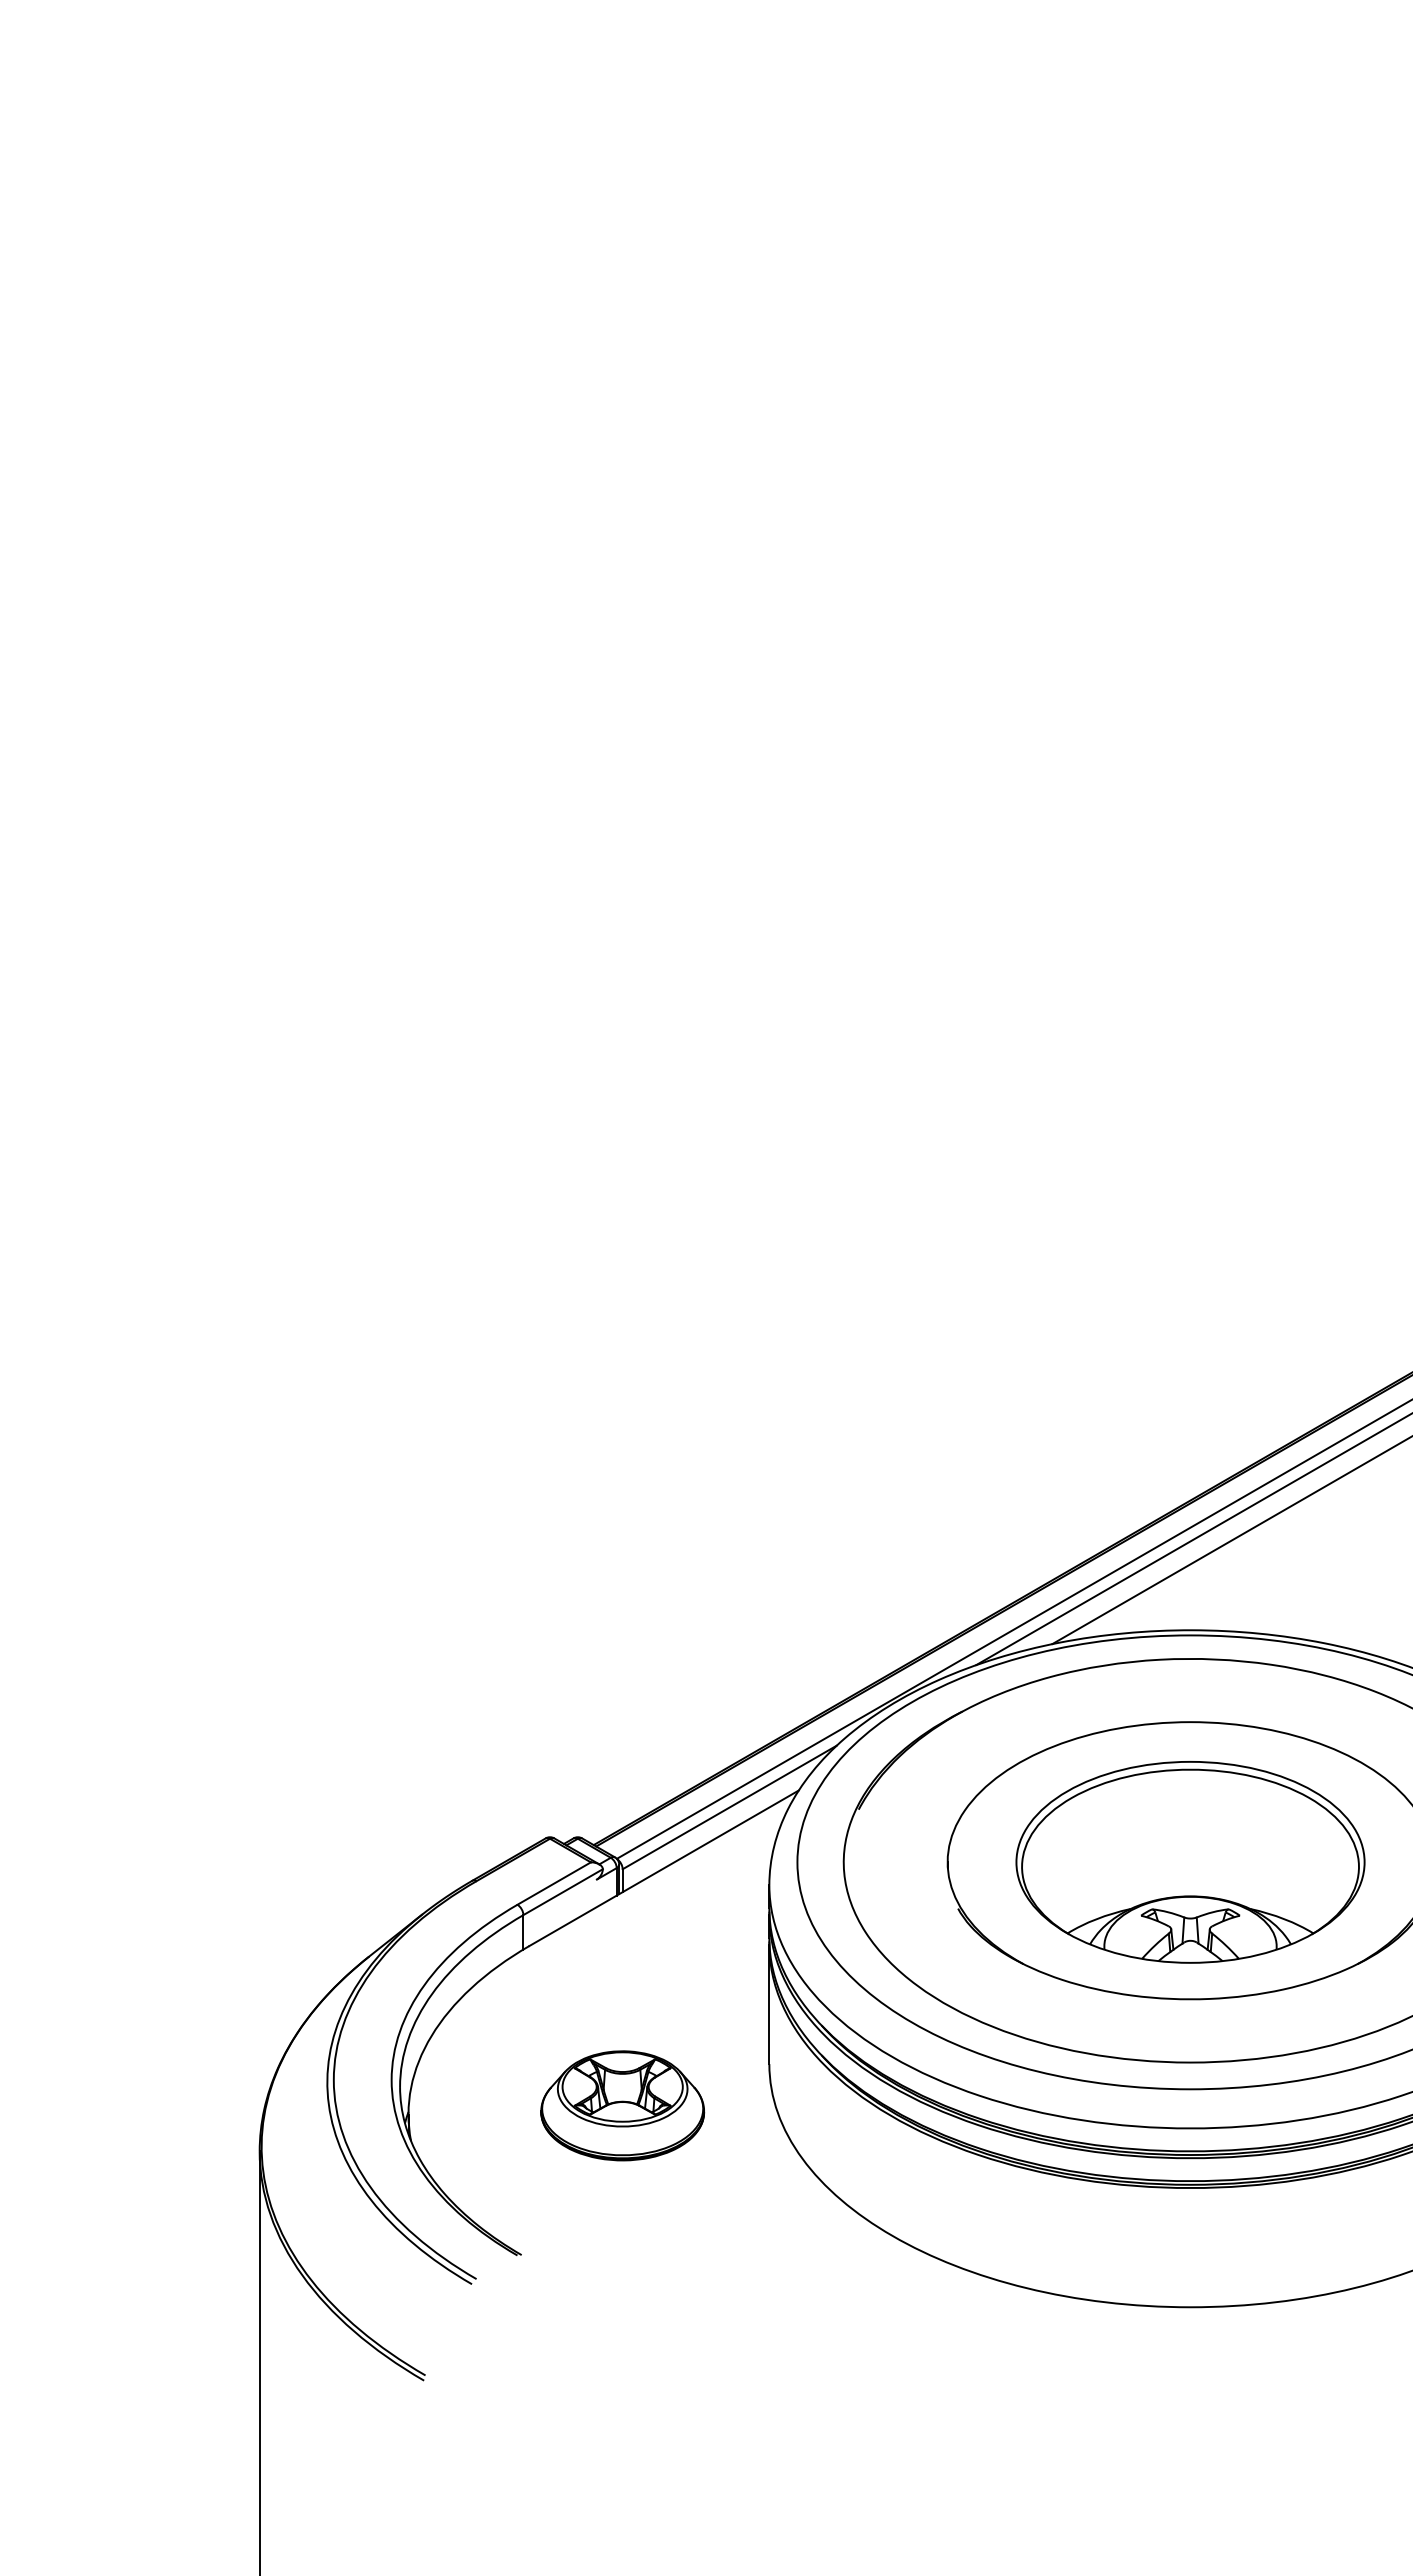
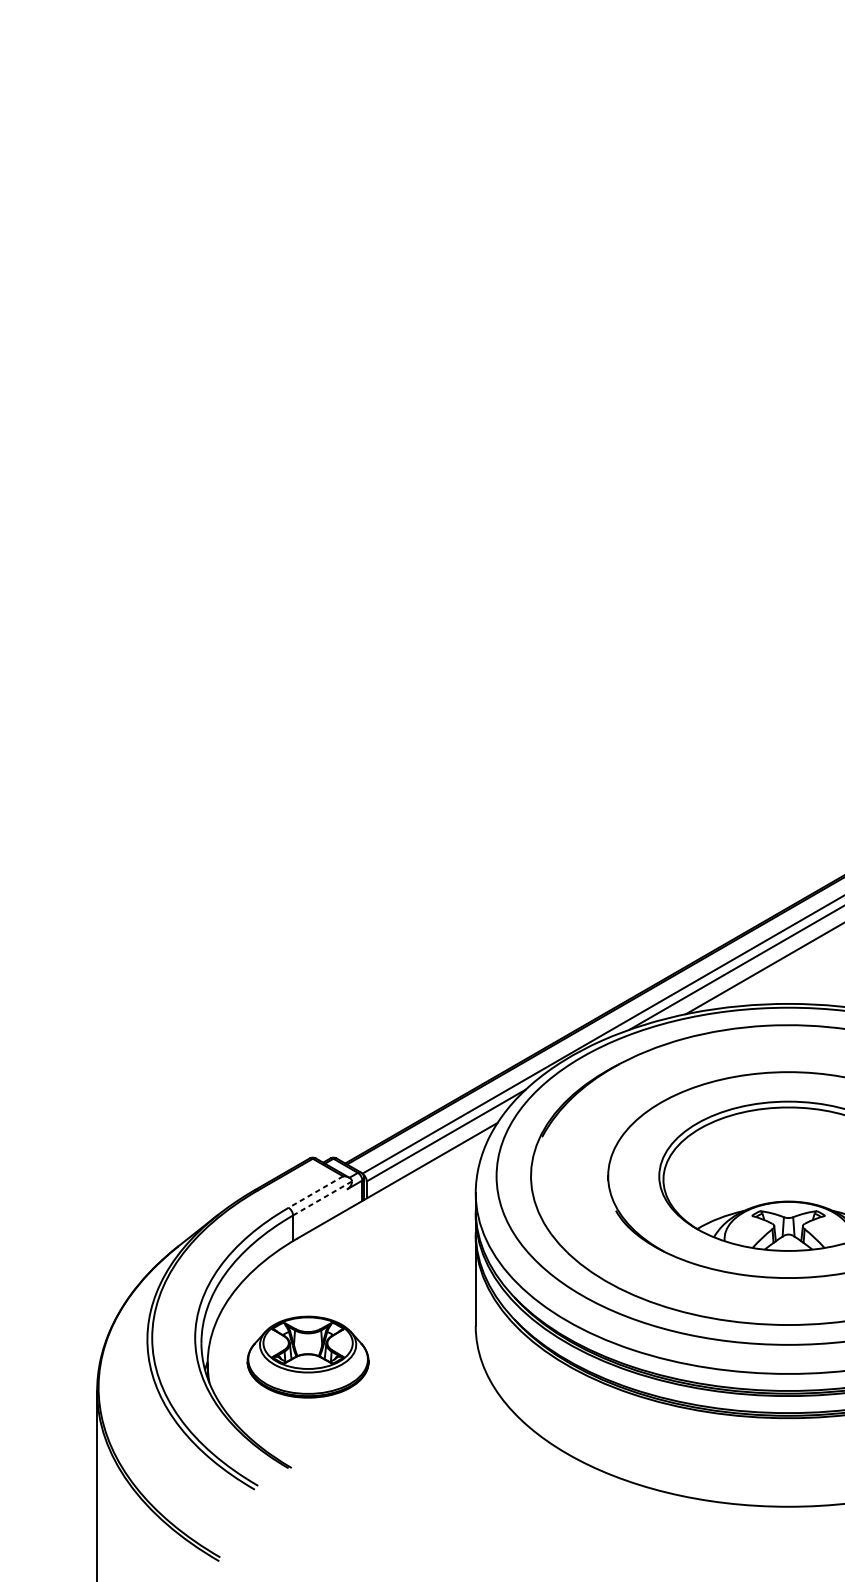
line: (553, 1883) -> (315, 1192), solid -> dashed
line: (563, 1892) -> (322, 1198), solid -> dashed
part: (622, 2105) -> (307, 1356), moved

